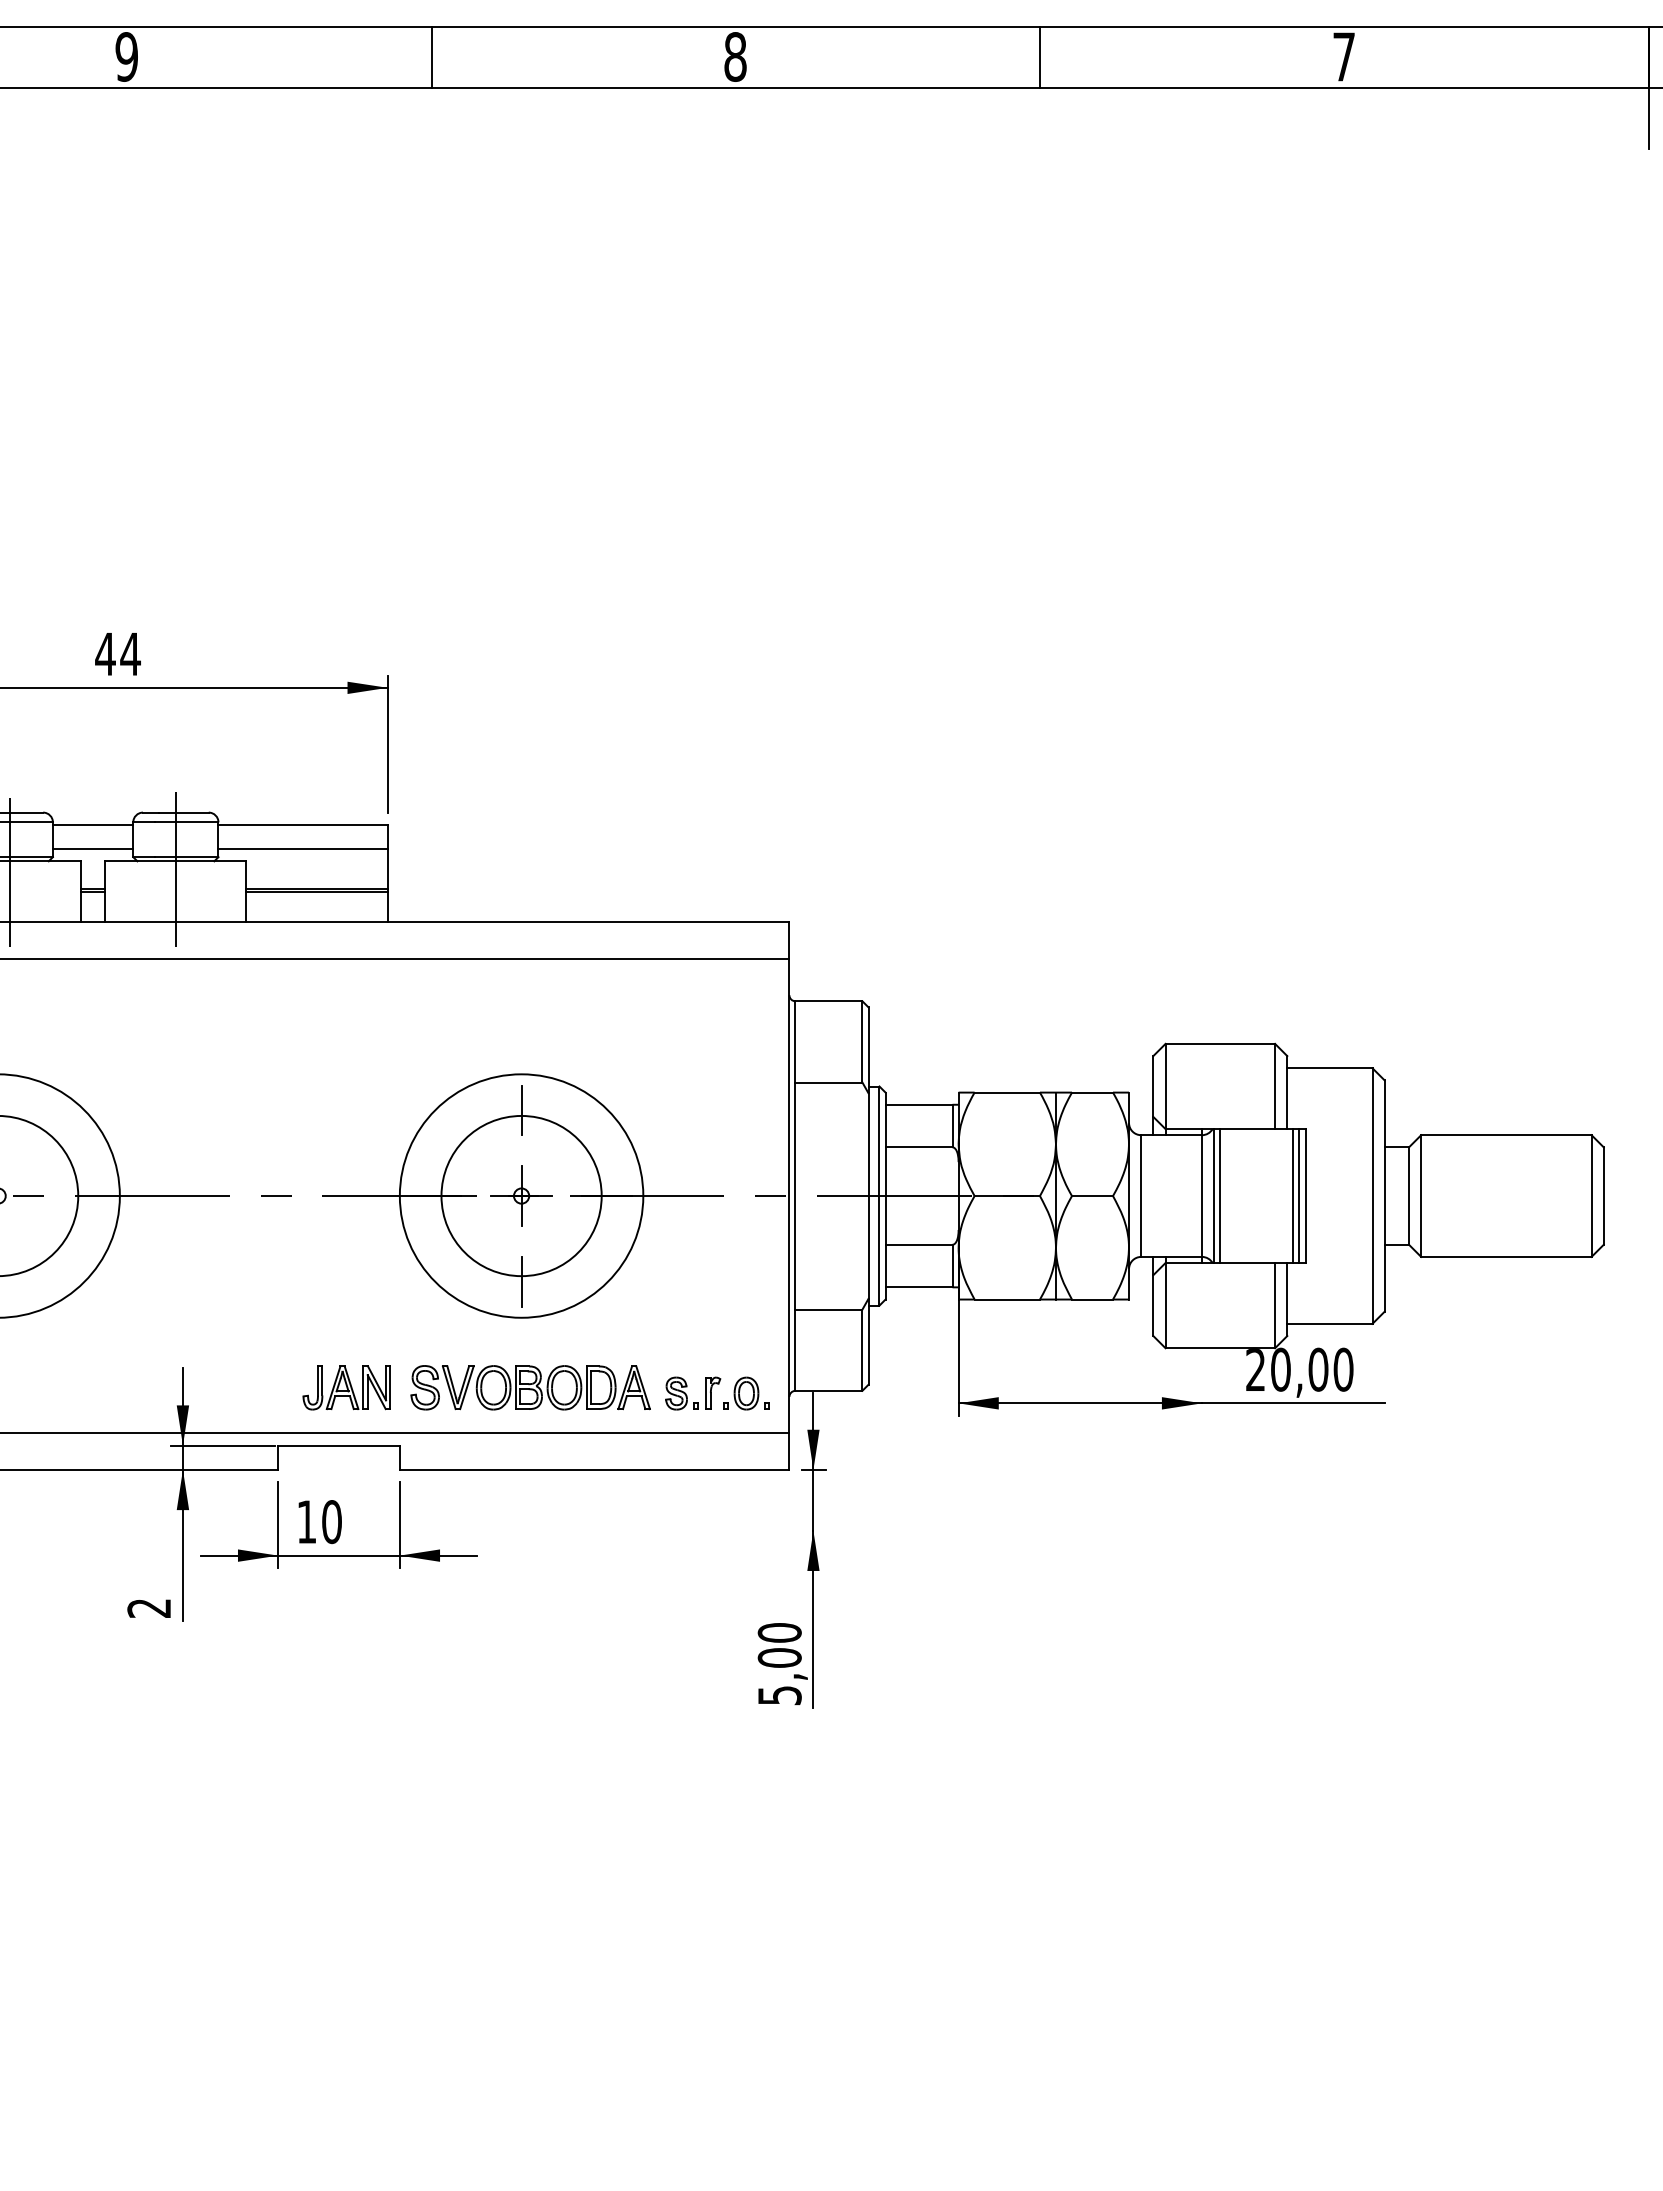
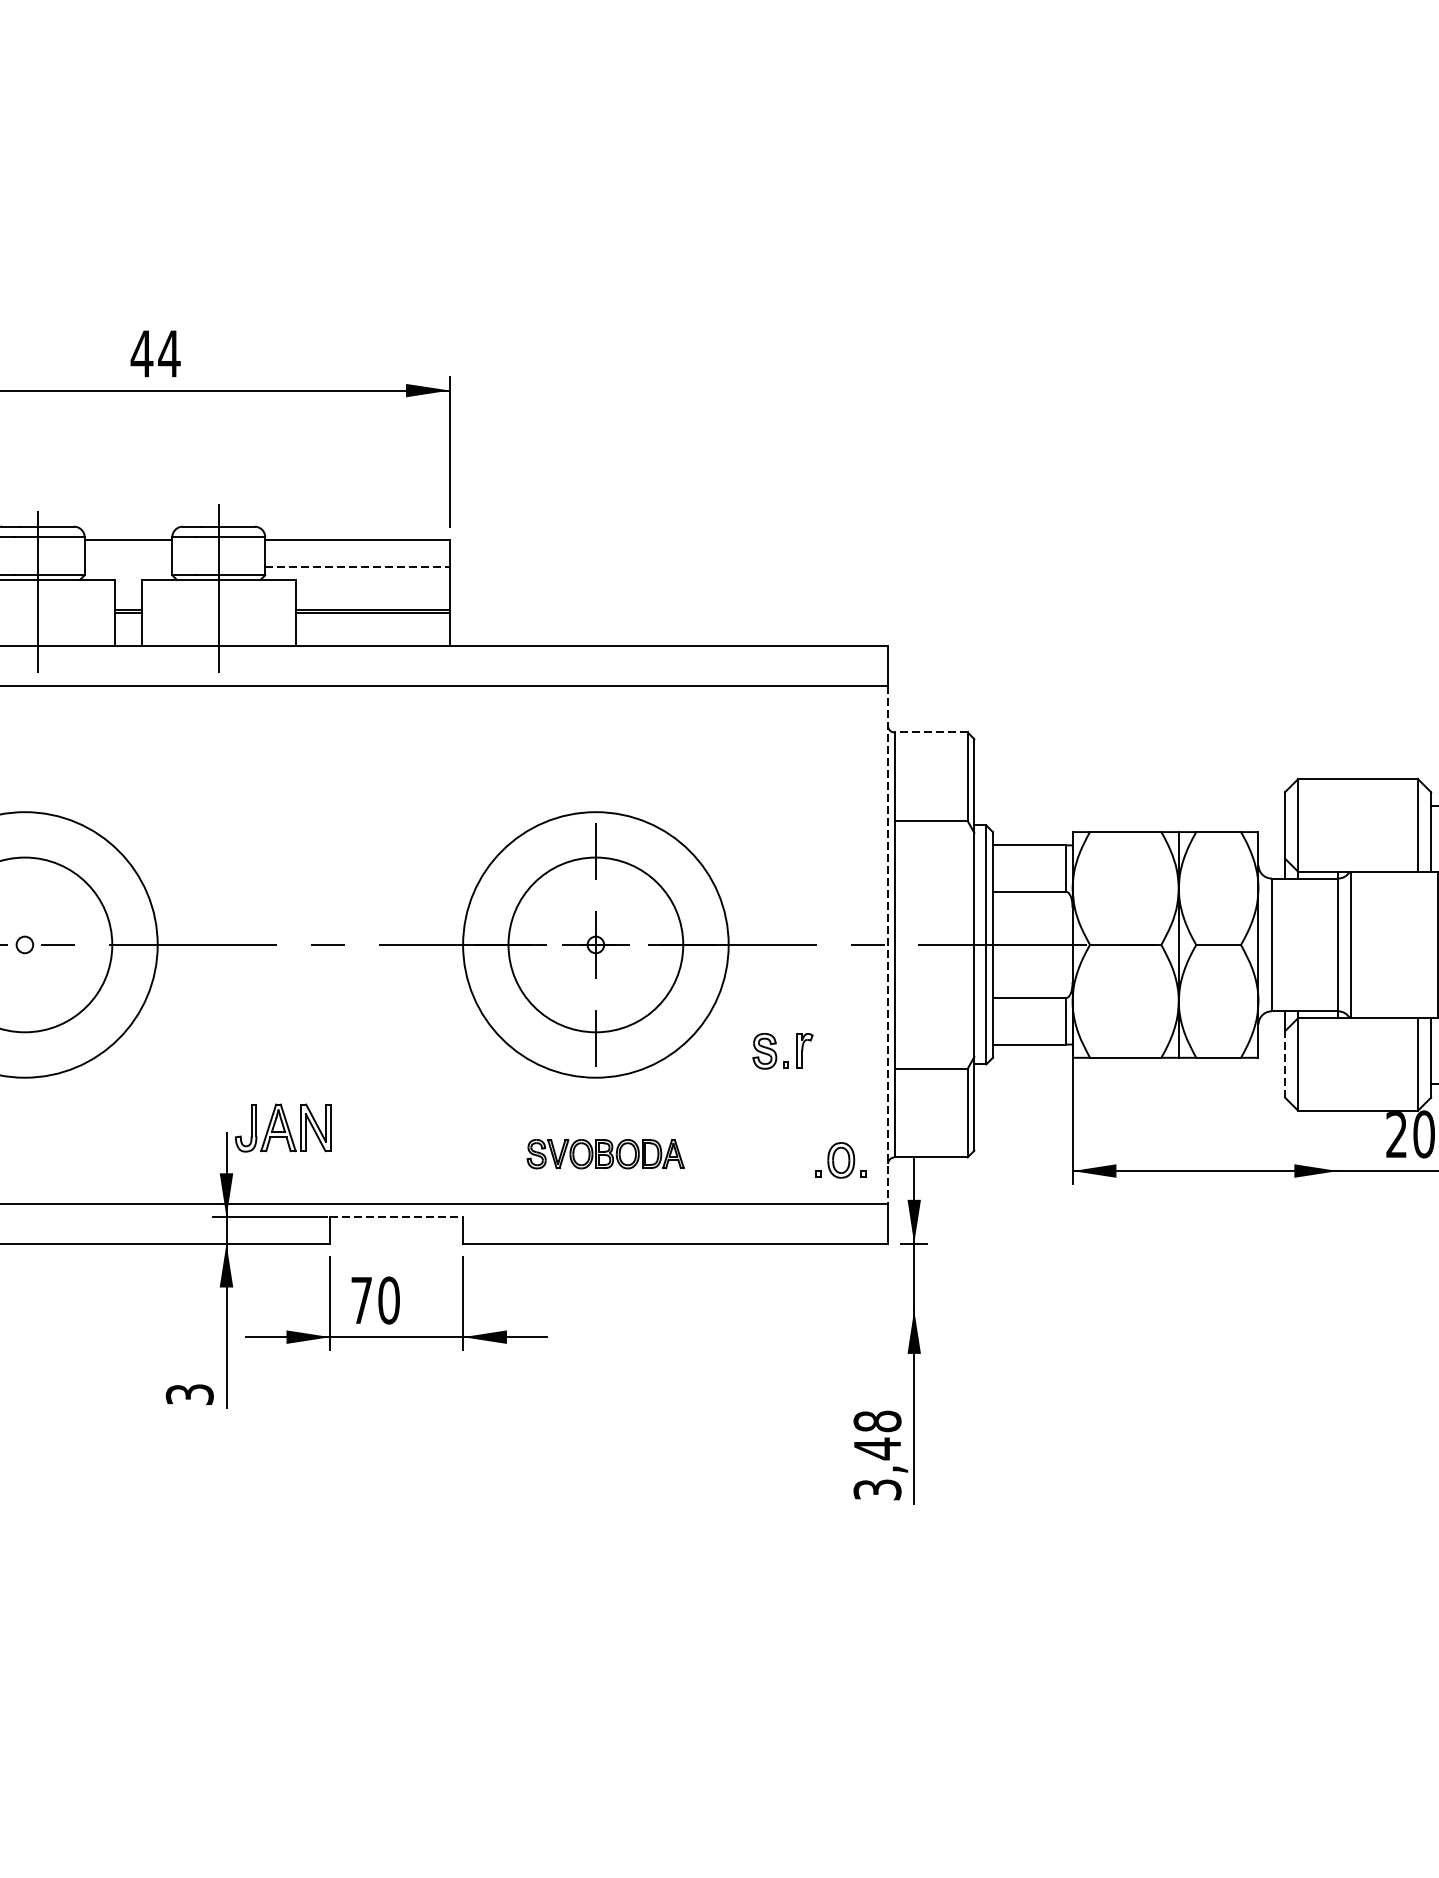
line: (92, 849) -> (127, 566), removed
line: (303, 849) -> (357, 566), solid -> dashed
line: (828, 1001) -> (930, 732), solid -> dashed
line: (789, 1196) -> (888, 945), solid -> dashed
line: (1220, 1196) -> (1358, 945), removed
line: (1153, 1305) -> (1285, 1064), solid -> dashed
part: (346, 1387) -> (282, 1127), moved
part: (530, 1387) -> (605, 1153), size x0.6
part: (687, 1395) -> (776, 1053), moved
line: (339, 1445) -> (397, 1217), solid -> dashed
text: (306, 1521) -> (361, 1299), 10 -> 70
text: (149, 1608) -> (190, 1394), 2 -> 3
text: (779, 1663) -> (877, 1454), 5,00 -> 3,48

